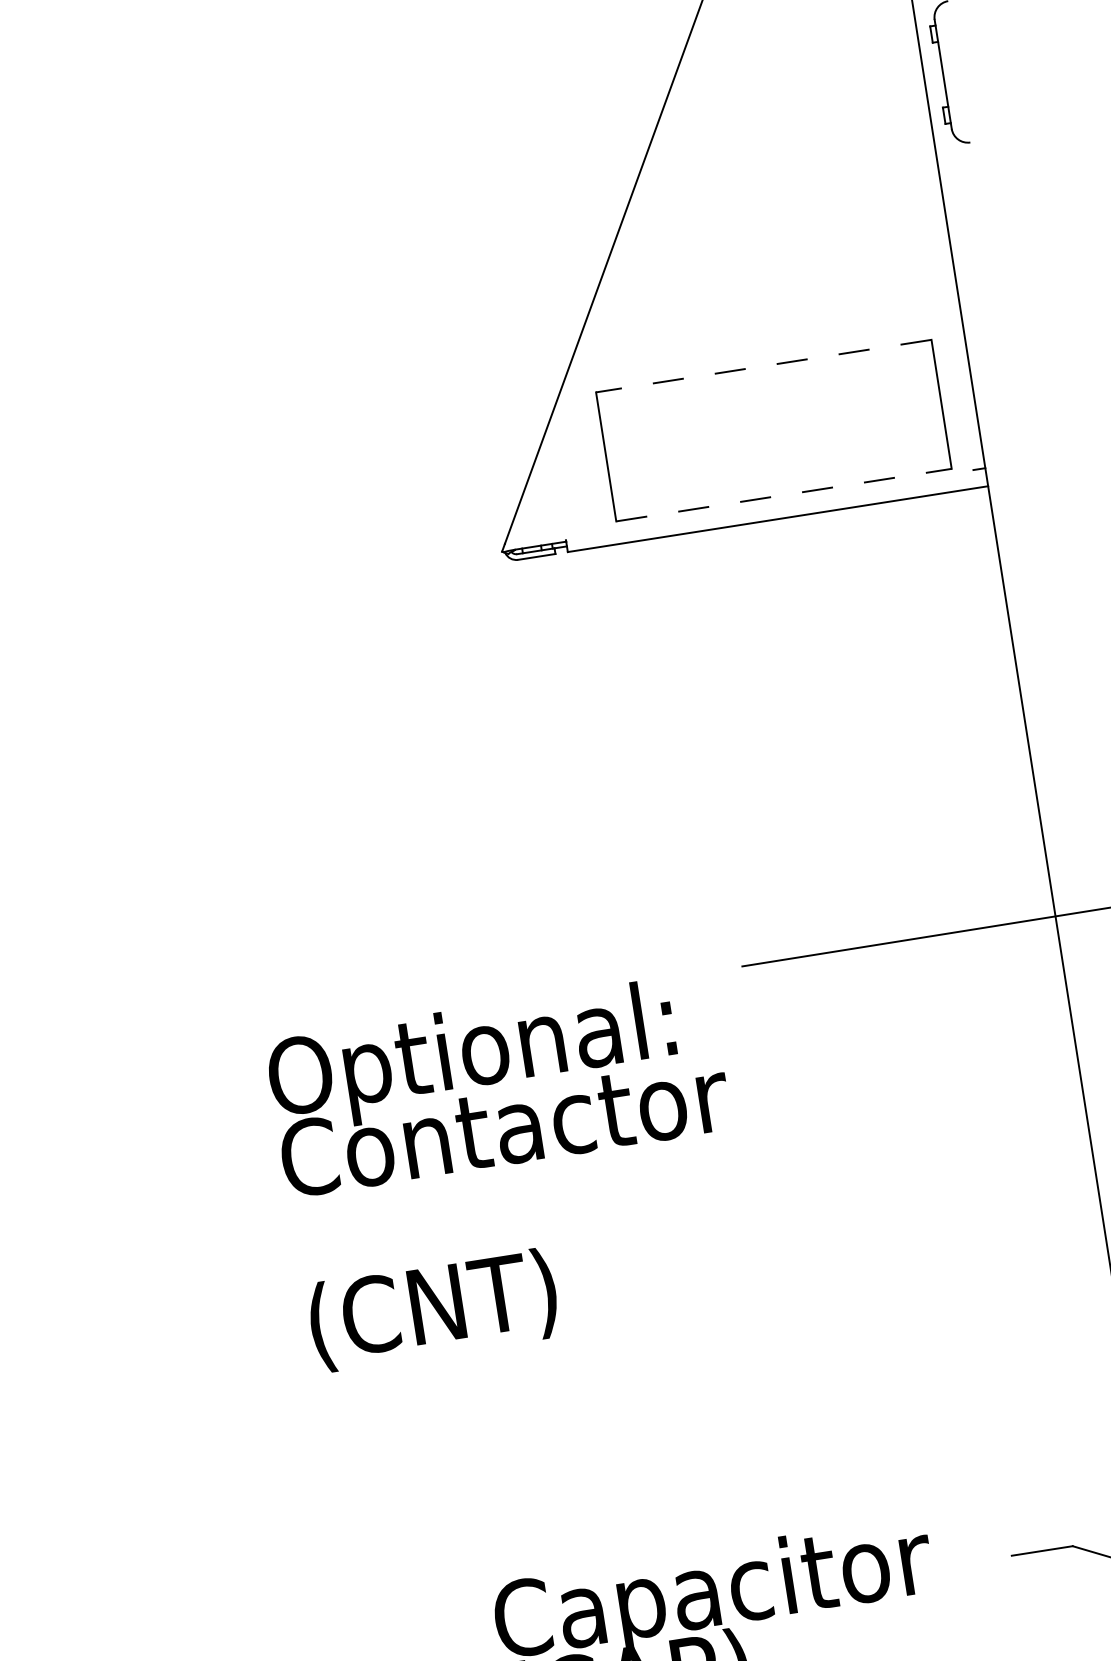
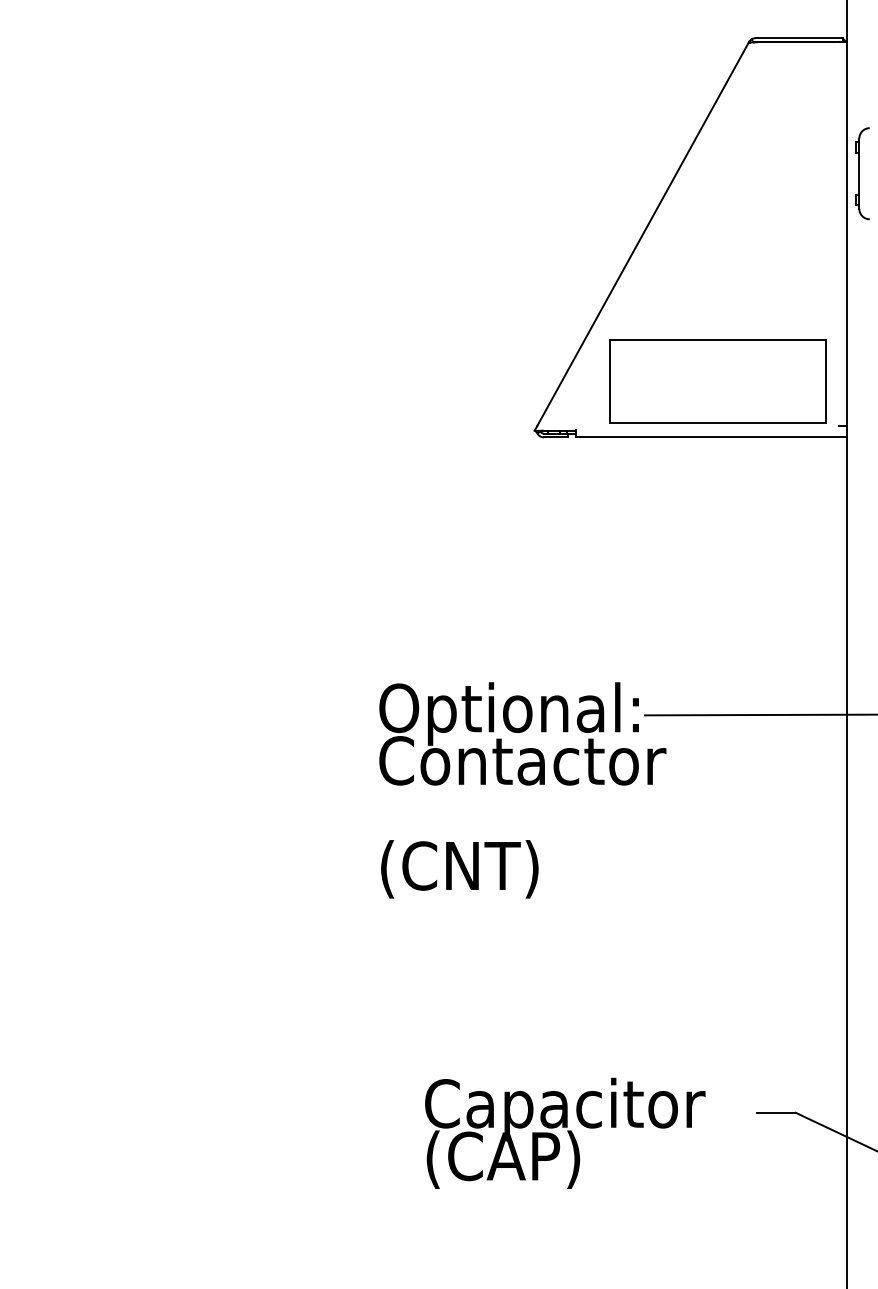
line: (763, 365) -> (717, 339), dashed -> solid
line: (785, 494) -> (718, 422), dashed -> solid
text: (511, 1172) -> (522, 790), moved

